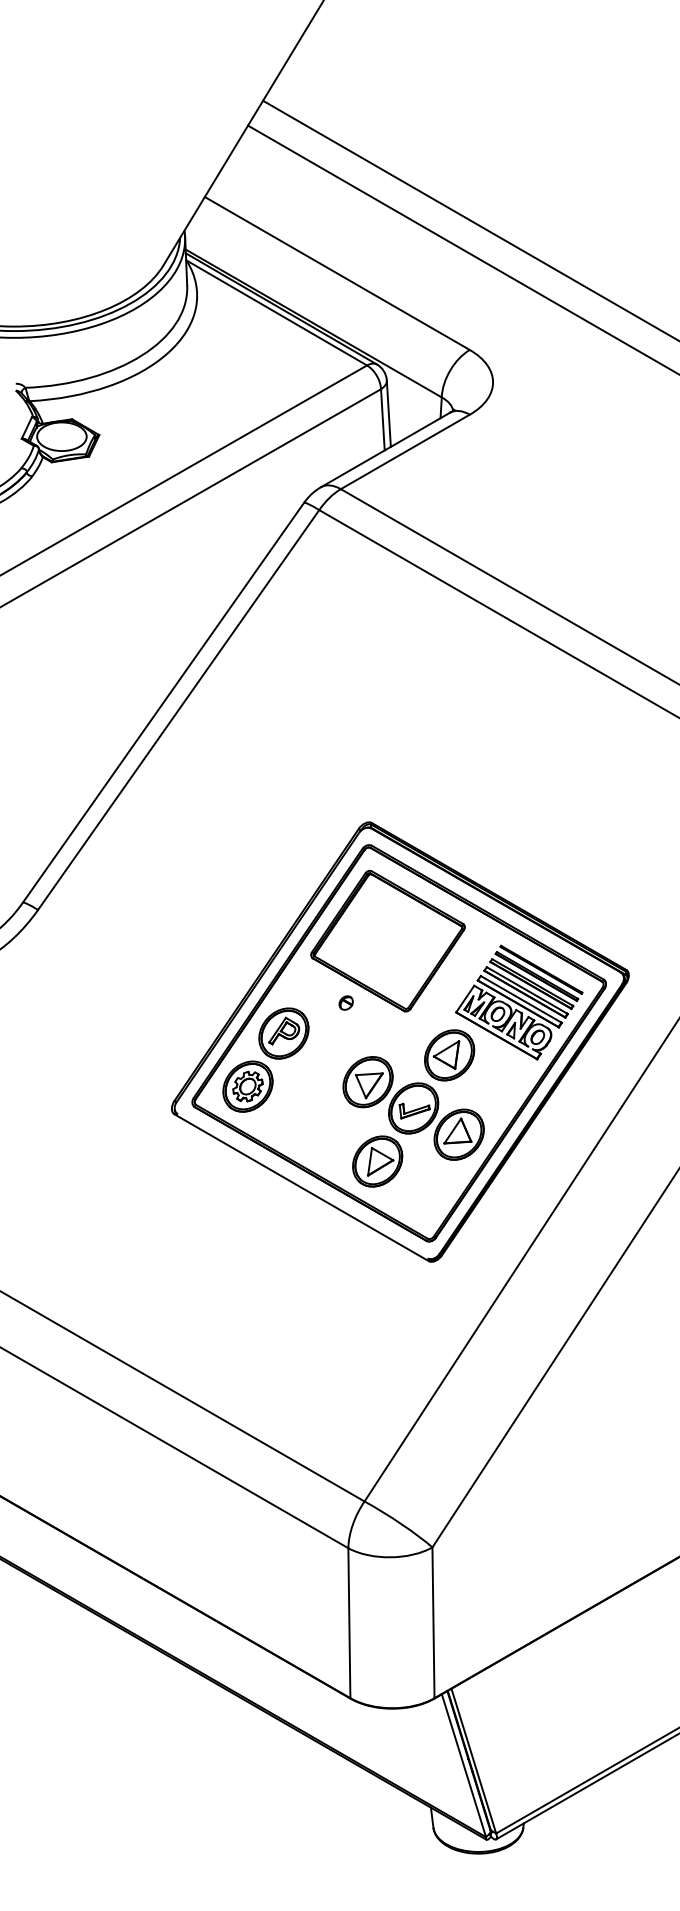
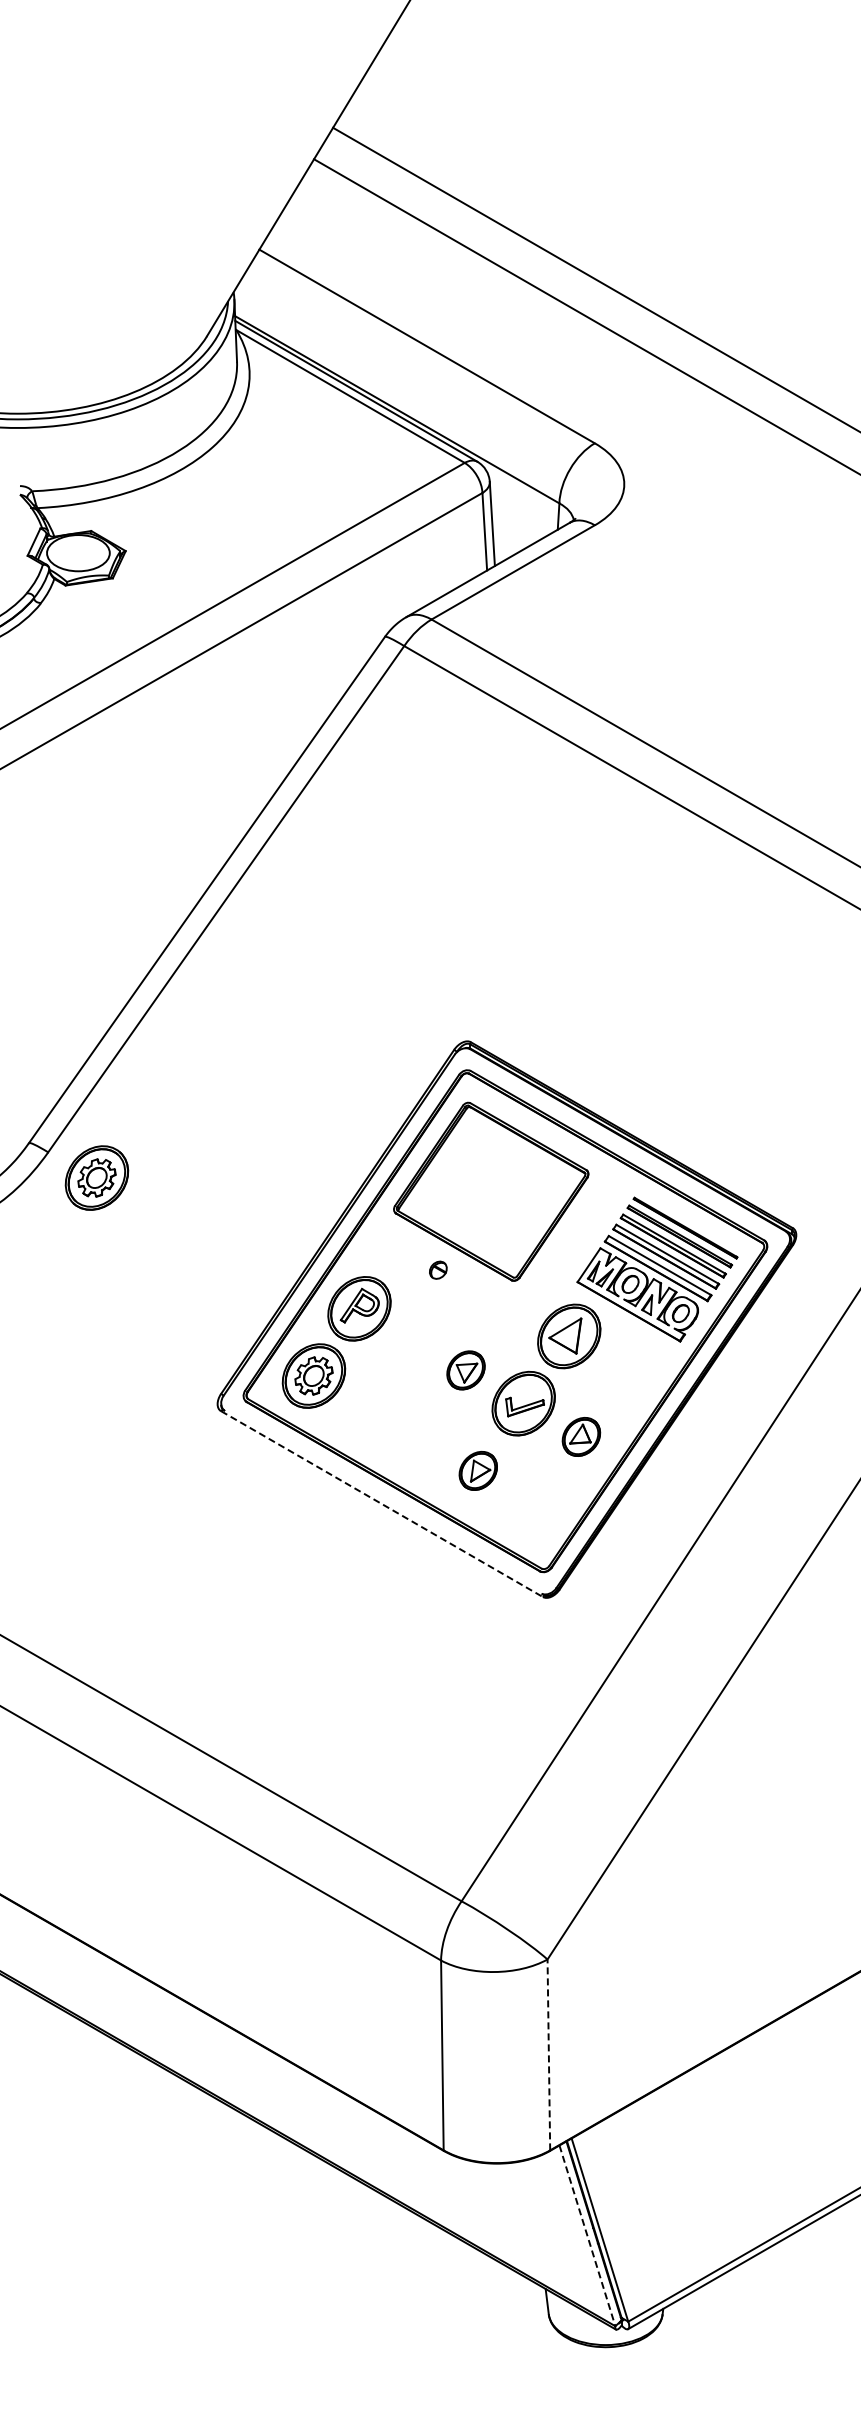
part: (76, 929) -> (96, 1177), added
part: (367, 1082) -> (465, 1370), size x0.6
part: (459, 1134) -> (581, 1436), size x0.6
part: (377, 1161) -> (478, 1470), size x0.6
line: (302, 1188) -> (382, 1504), solid -> dashed
line: (433, 1622) -> (548, 2054), solid -> dashed
line: (463, 1765) -> (587, 2235), solid -> dashed

